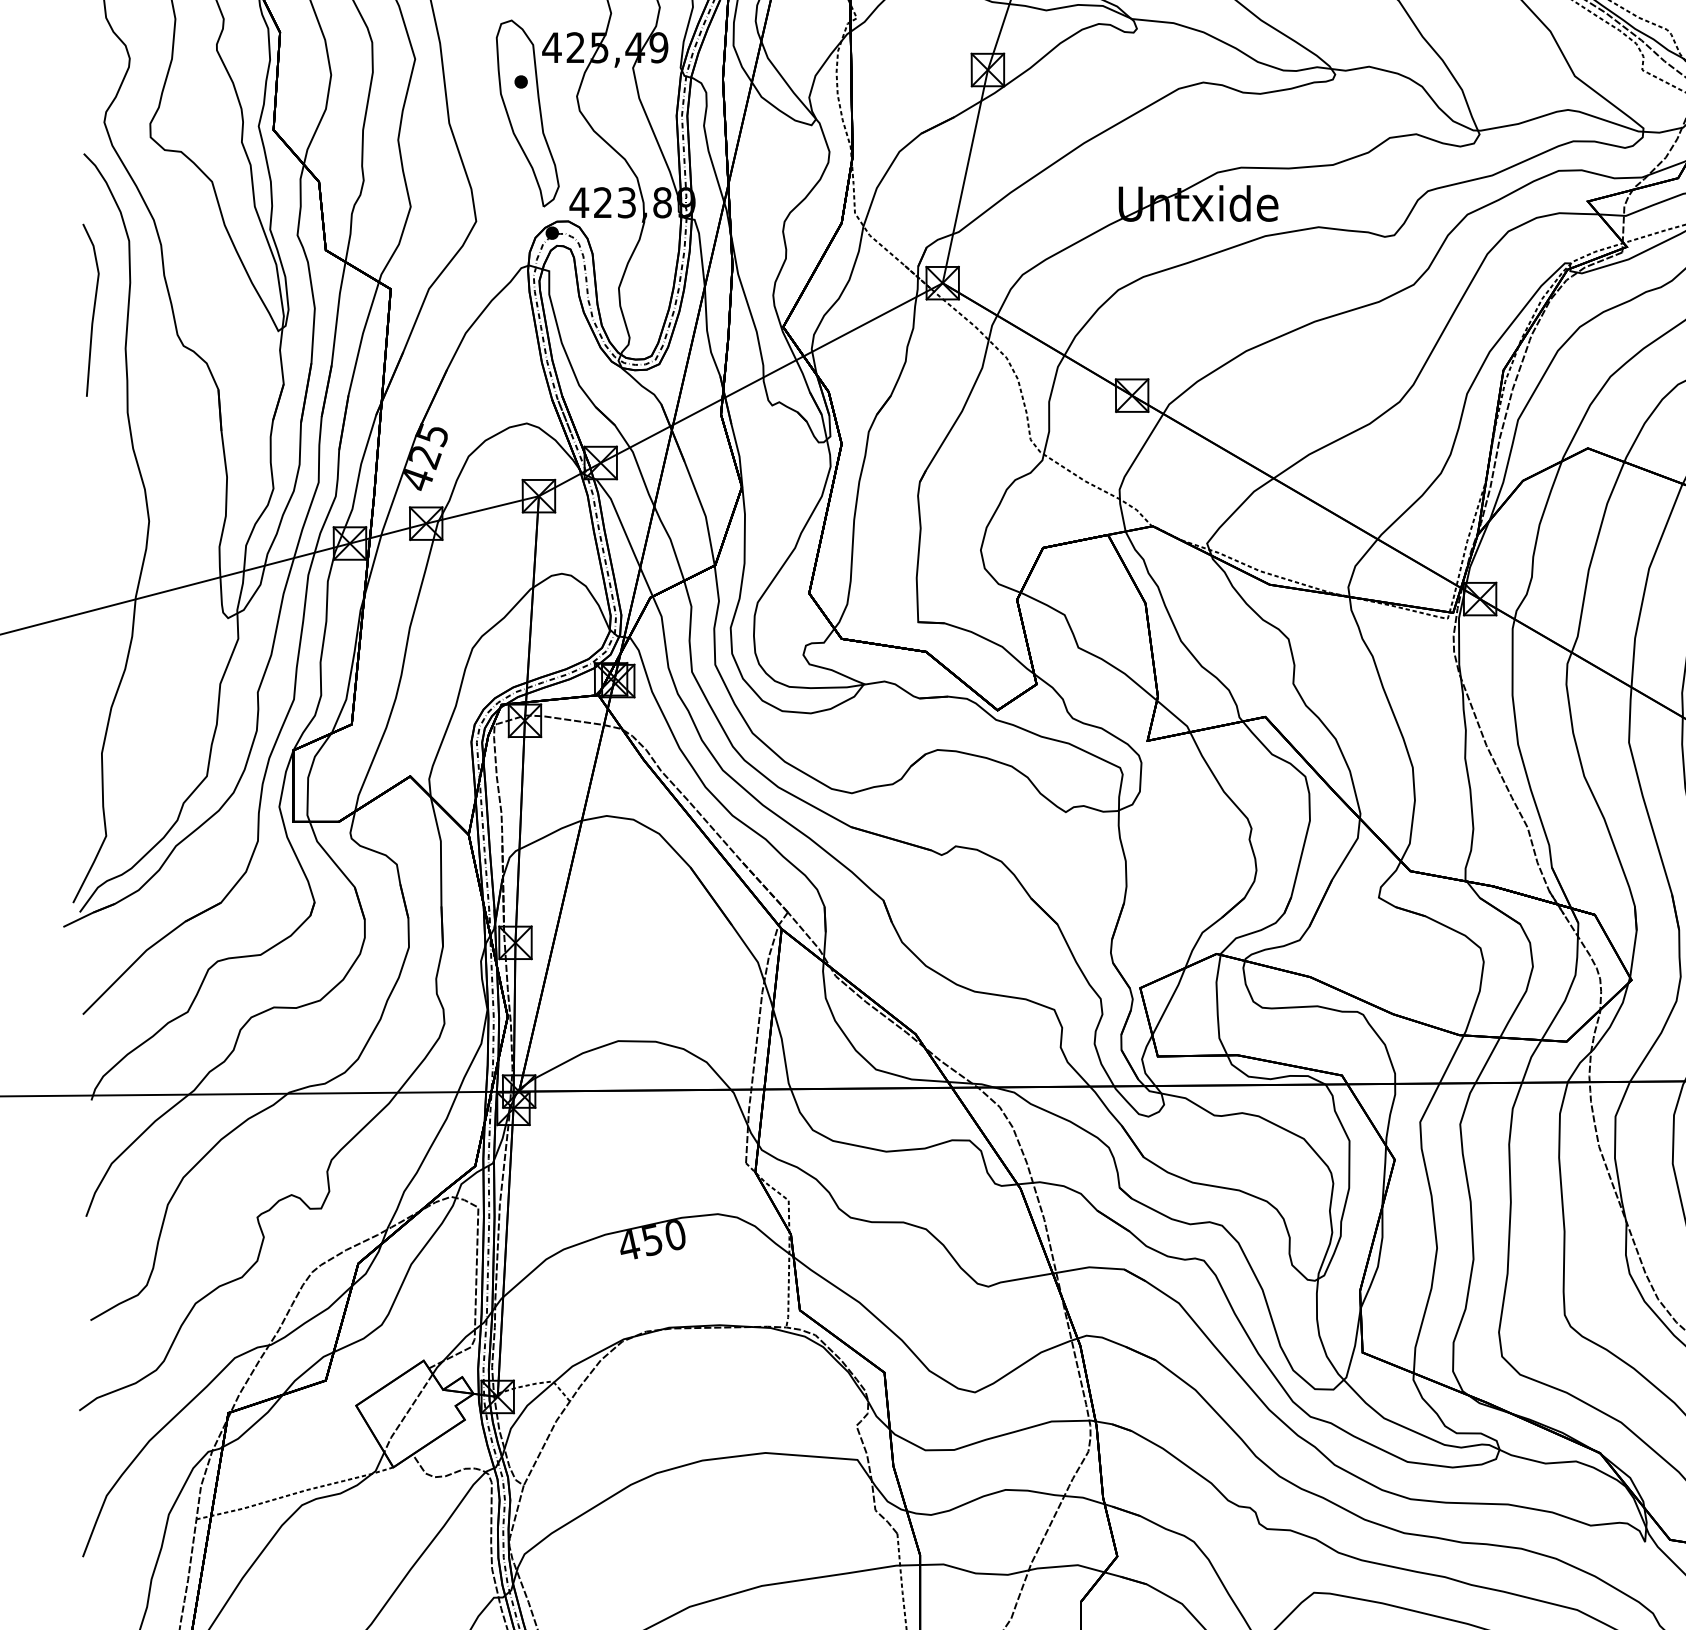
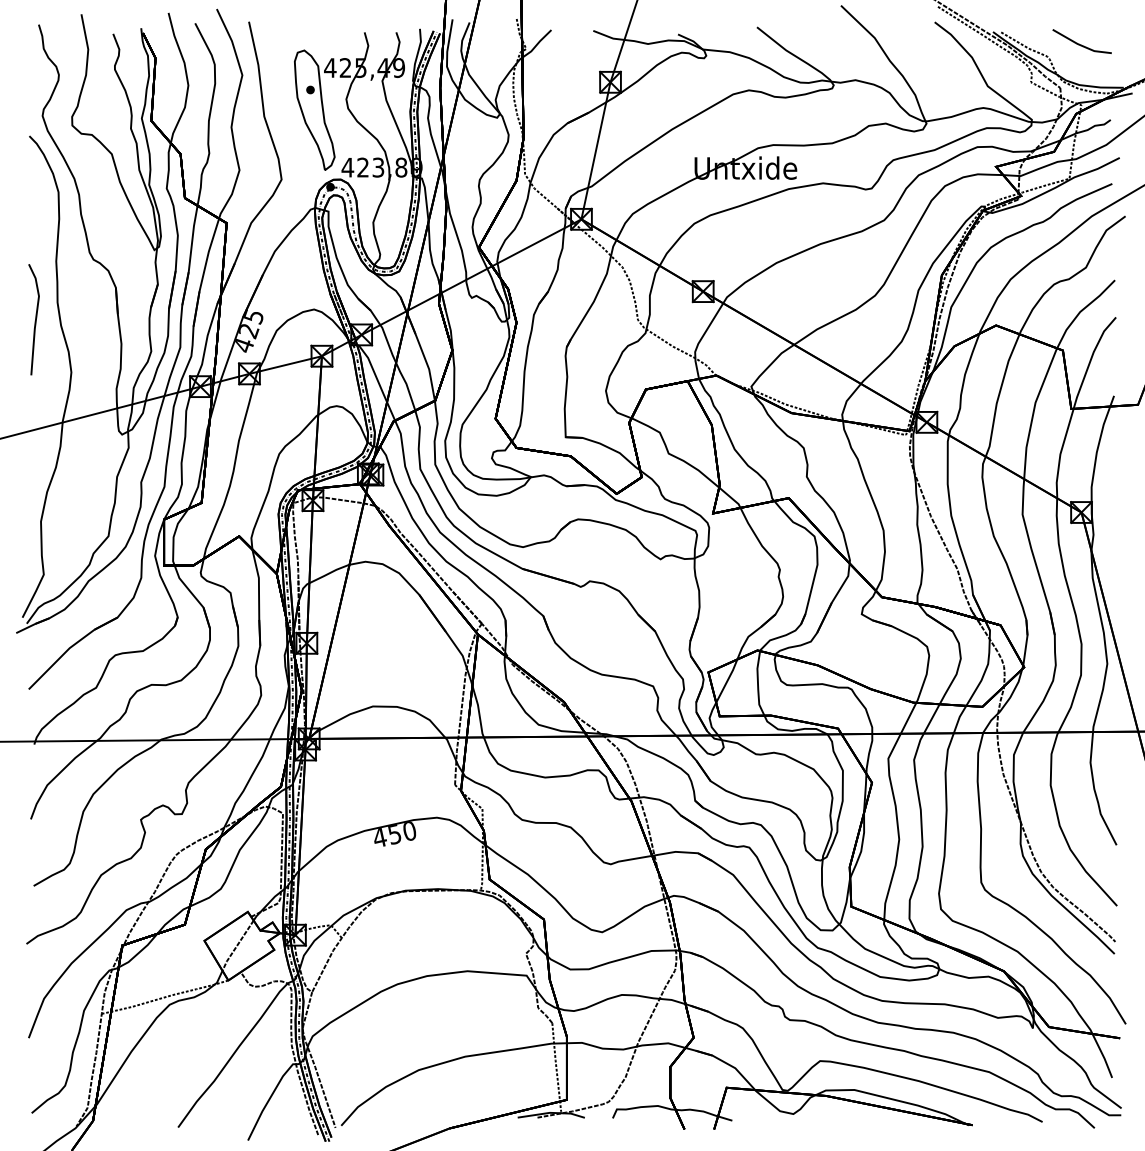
line: (93, 309) -> (35, 319), moved

